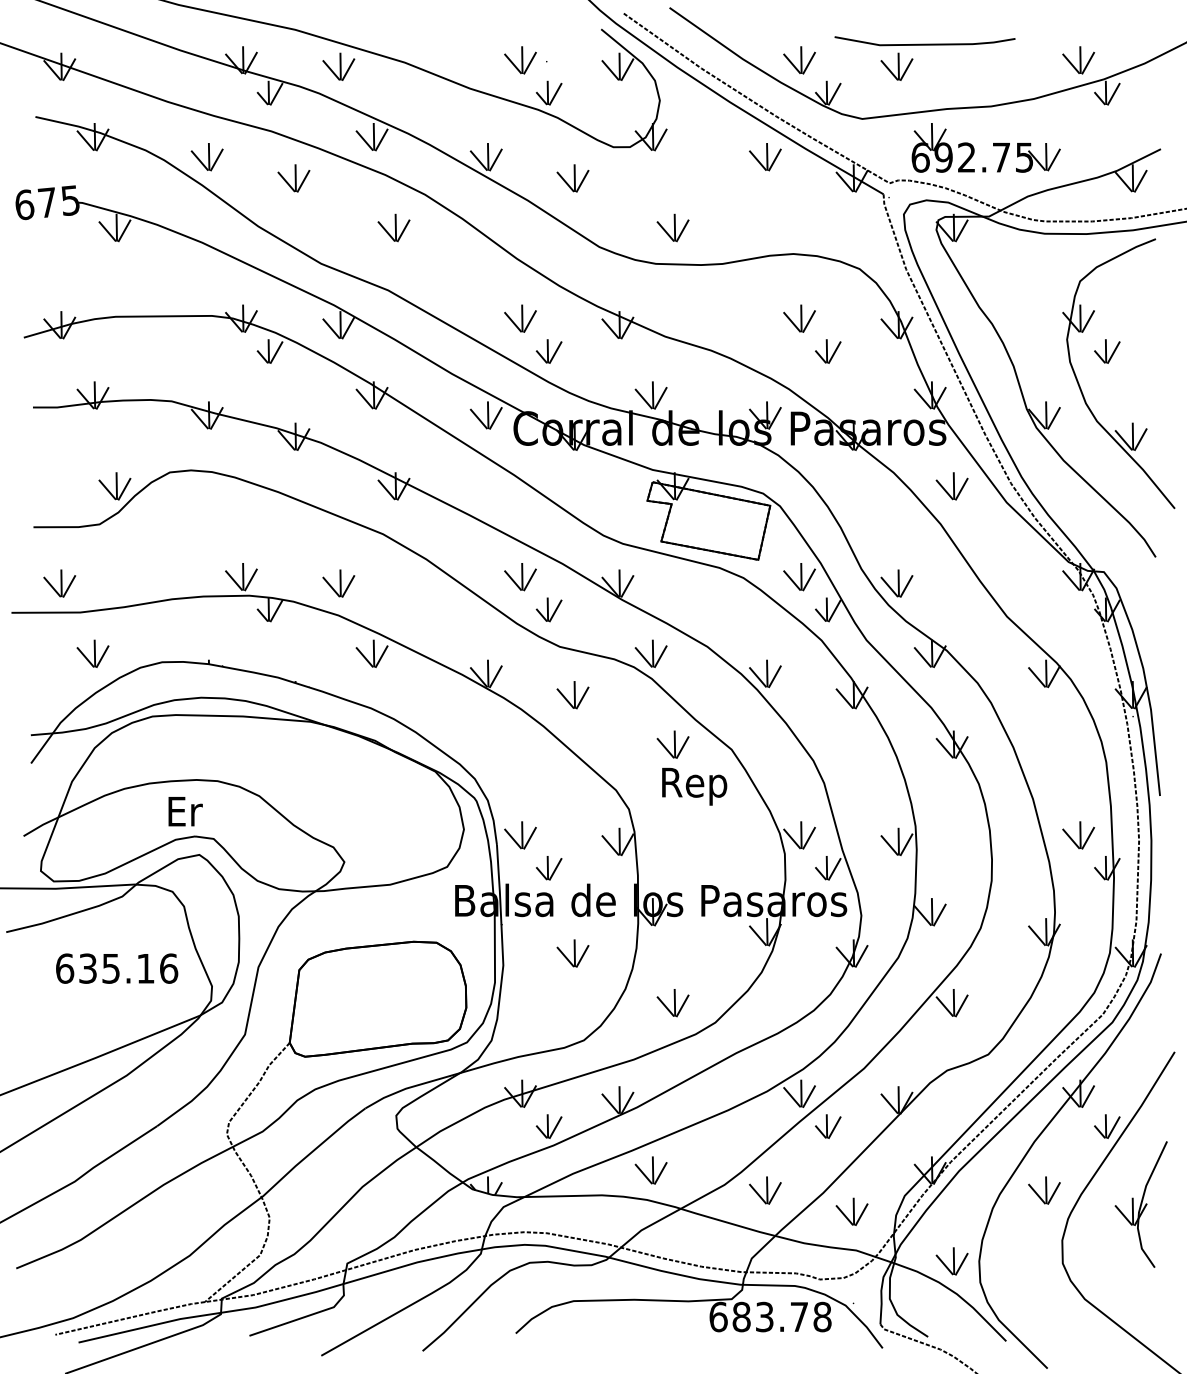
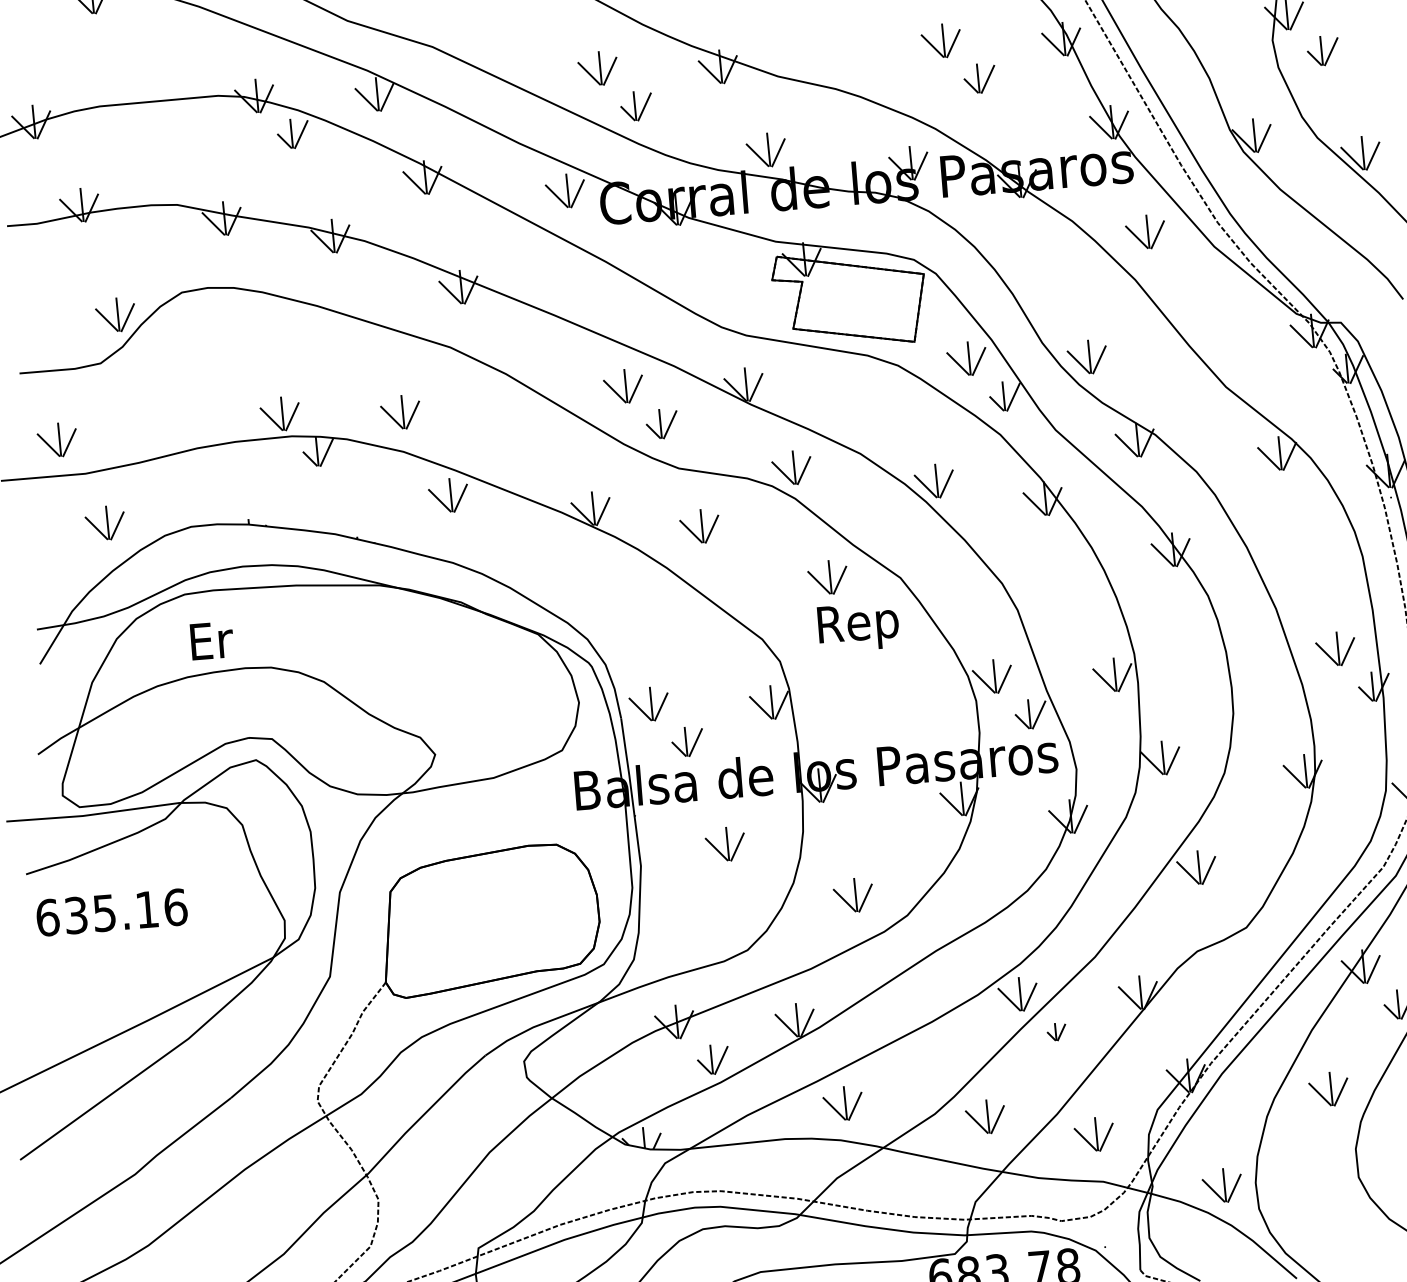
text: (185, 811) -> (211, 640), moved
text: (117, 968) -> (112, 912), moved
part: (828, 1126) -> (1056, 1031), size x0.6

